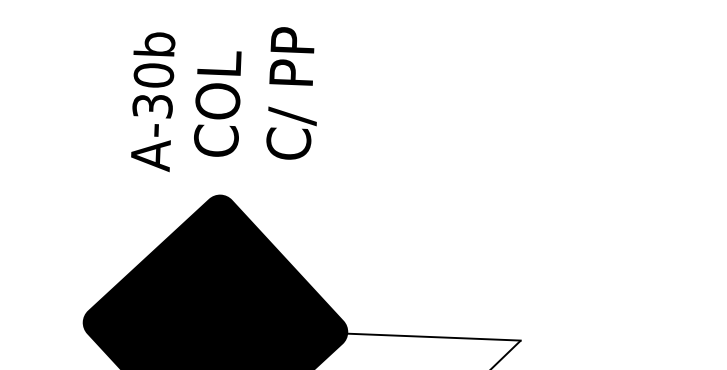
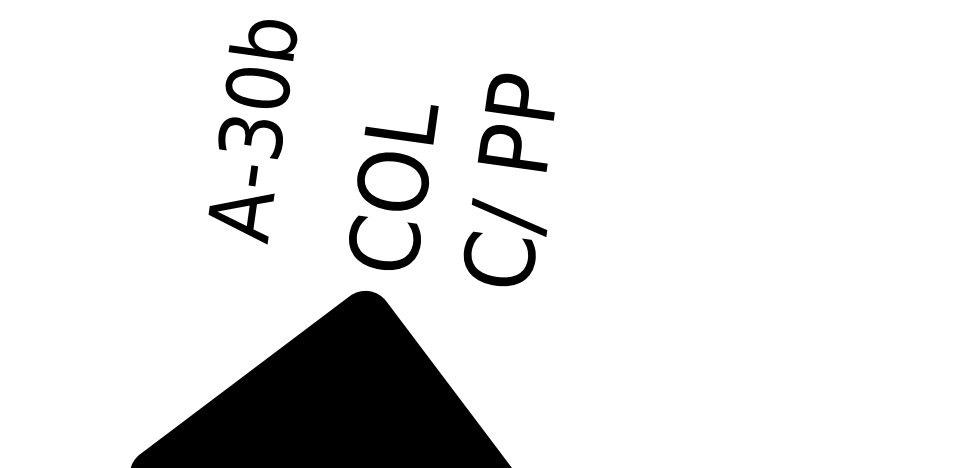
text: (255, 93) -> (454, 175), moved
text: (153, 102) -> (252, 130), moved

